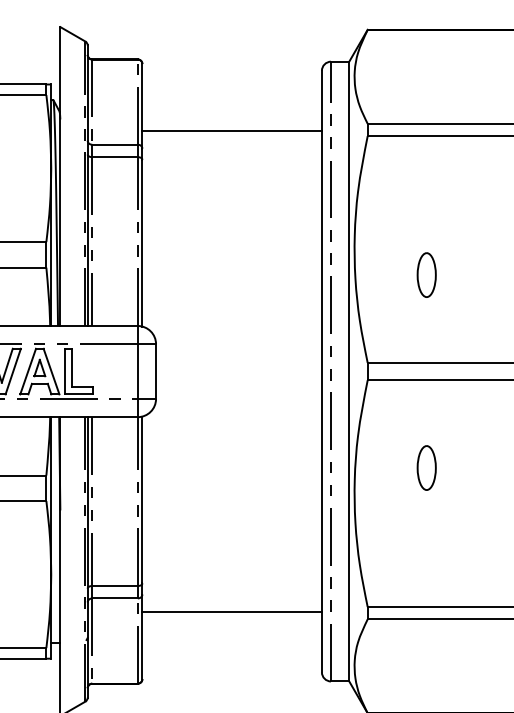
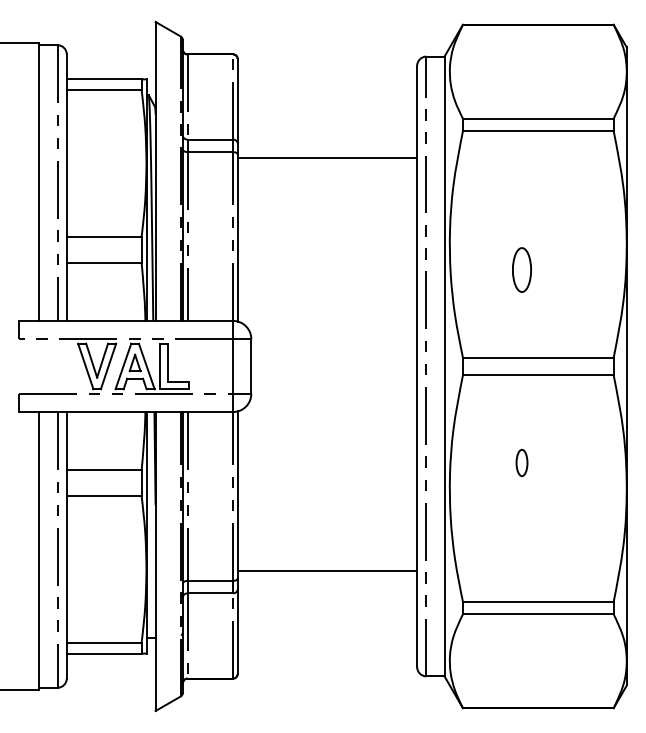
line: (232, 131) -> (327, 158), moved
part: (426, 467) -> (521, 462), size x0.6
line: (232, 611) -> (327, 570), moved

